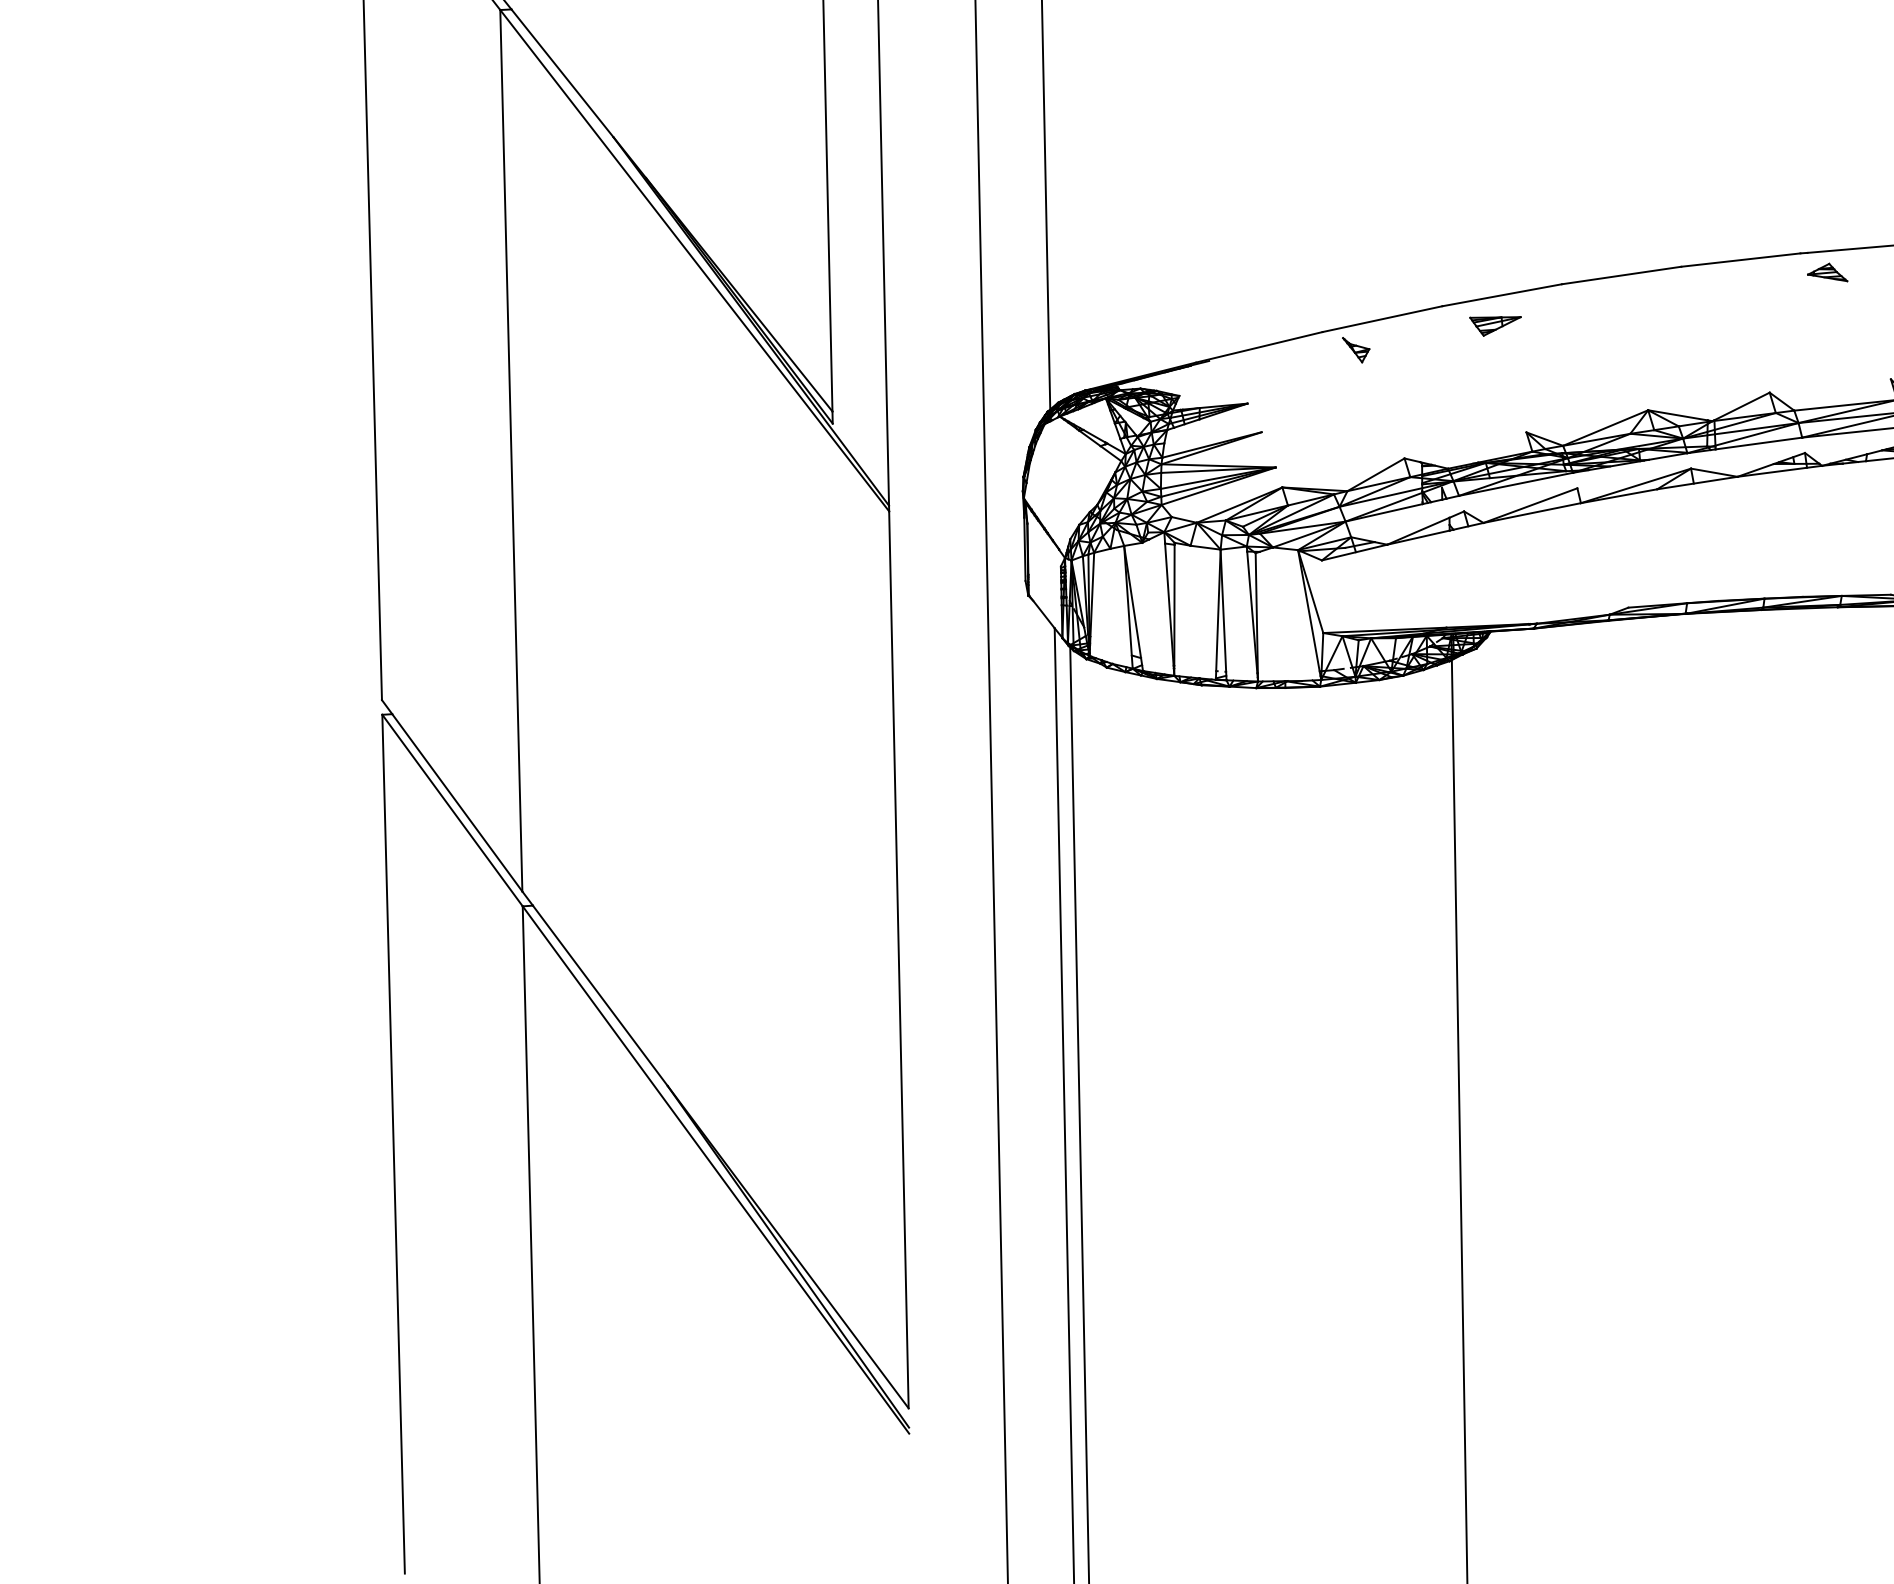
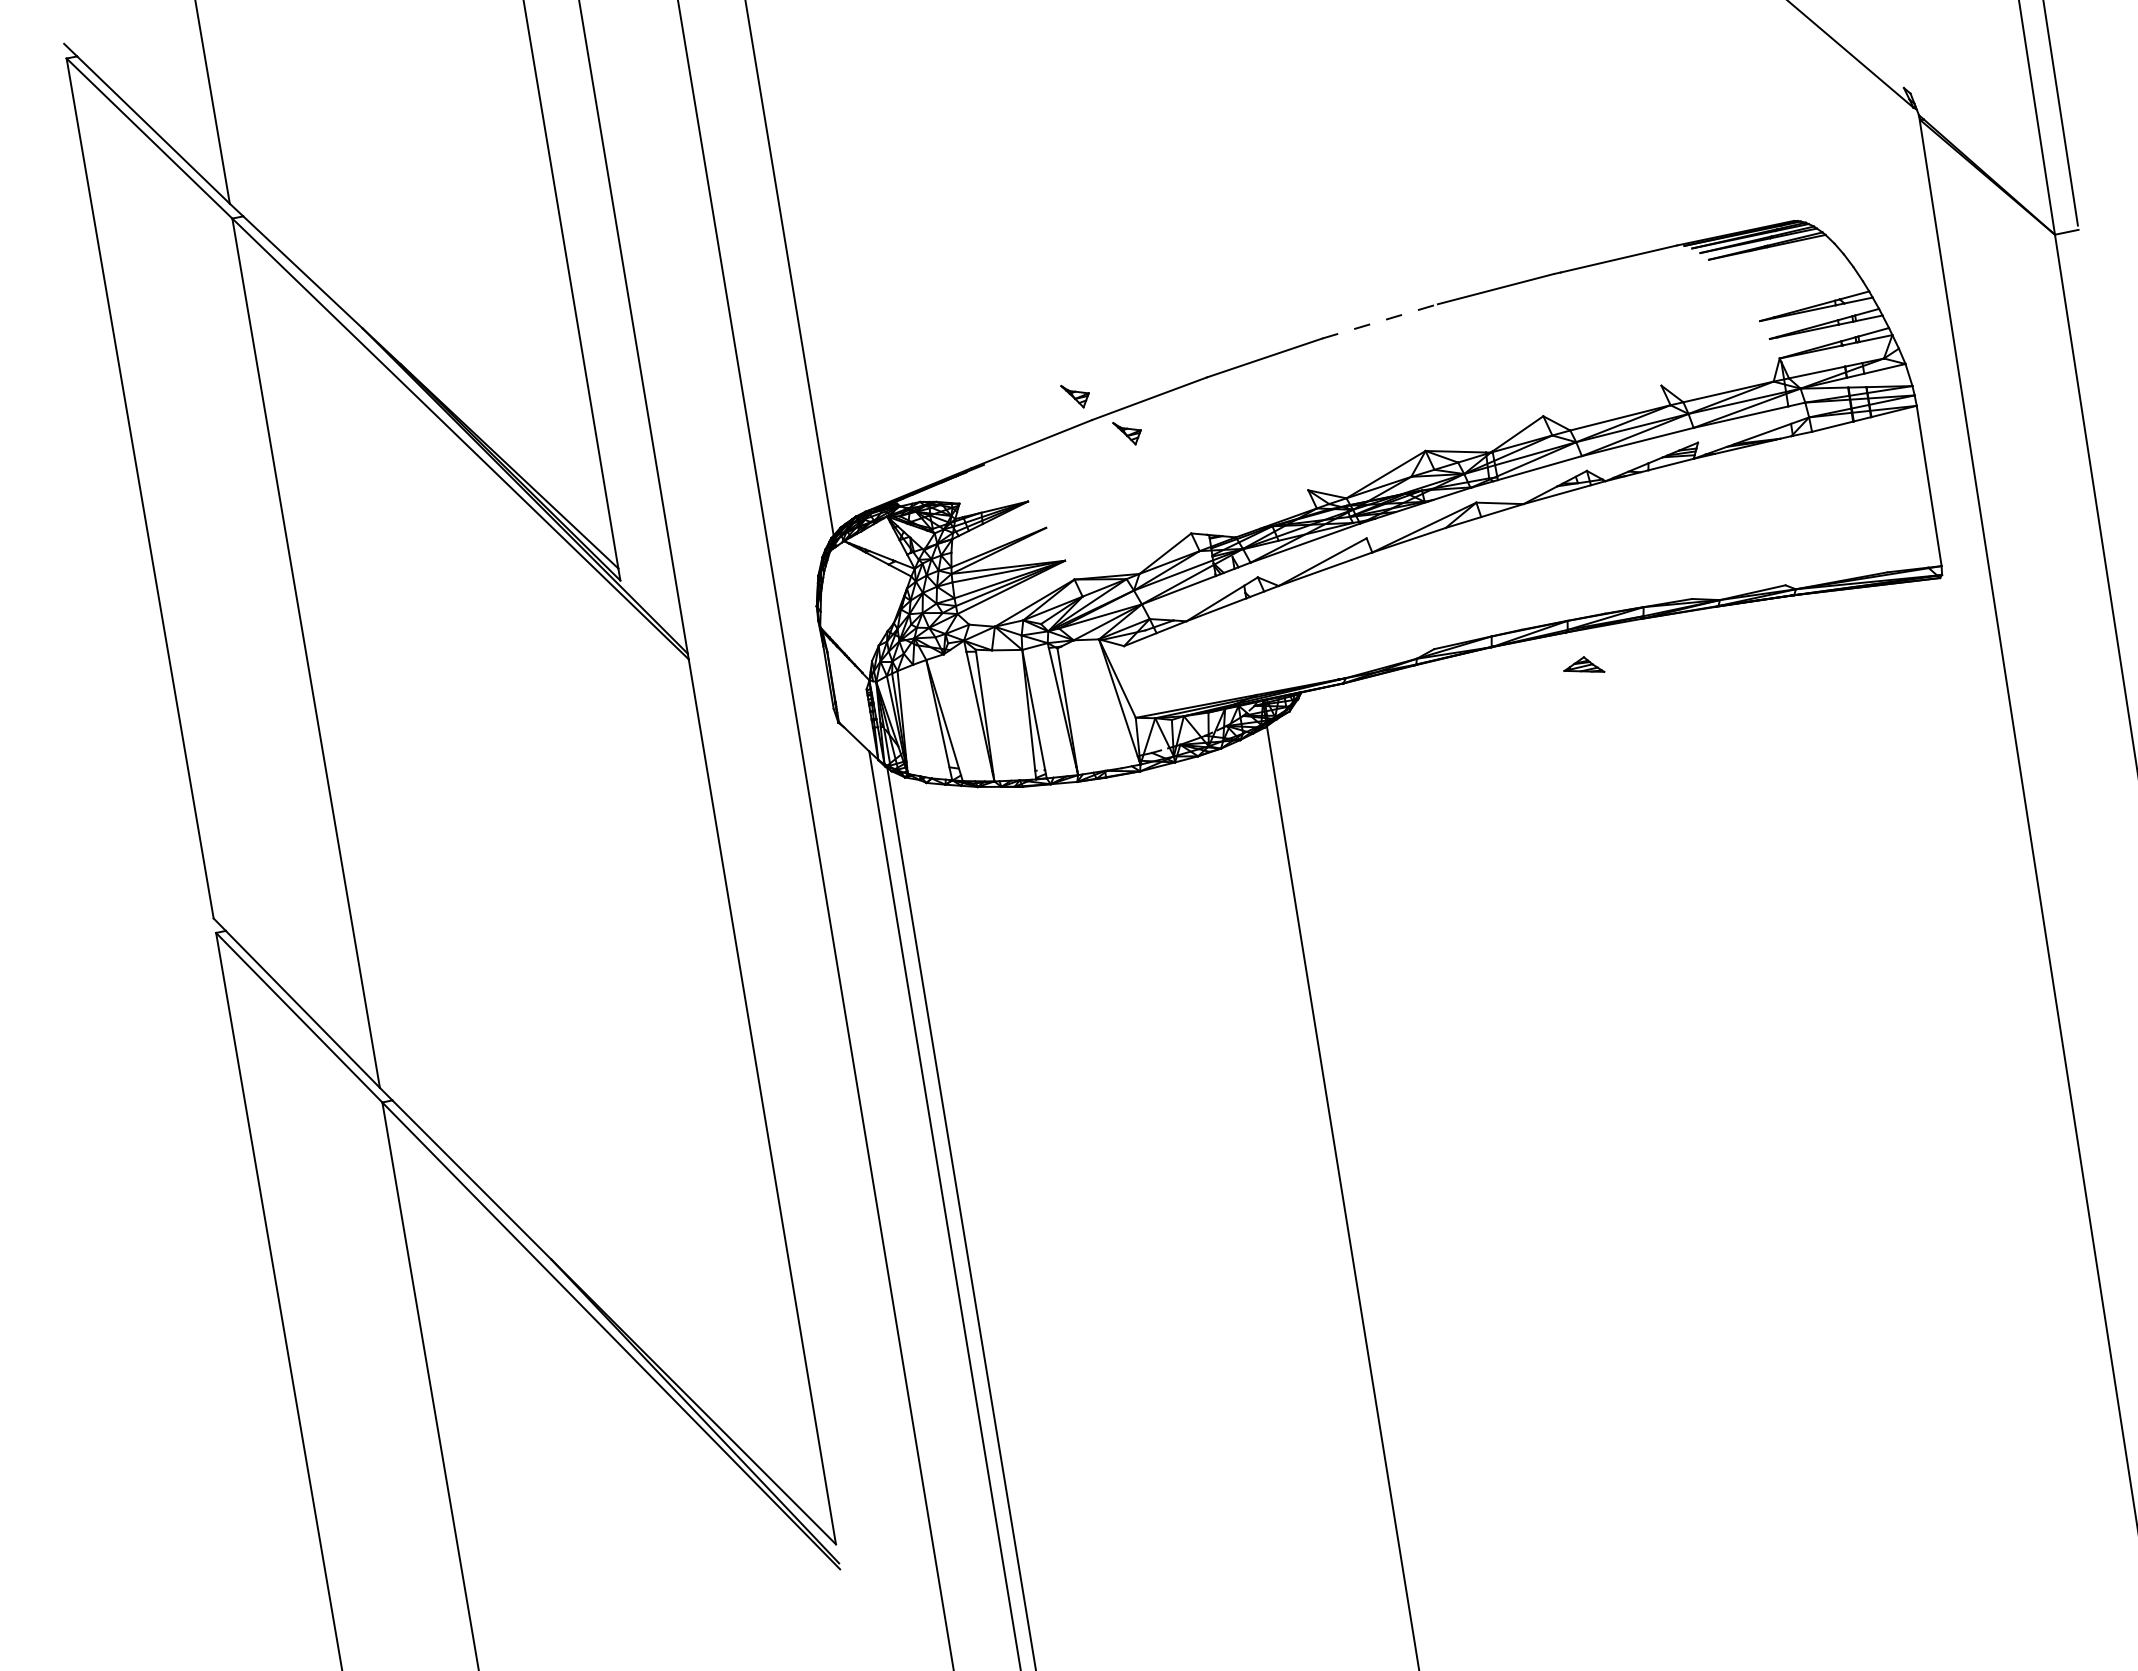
part: (1828, 271) -> (1584, 664), moved
line: (1622, 275) -> (1380, 321), solid -> dashed
part: (1308, 306) -> (1074, 396), added
part: (1494, 325) -> (1261, 388), removed

